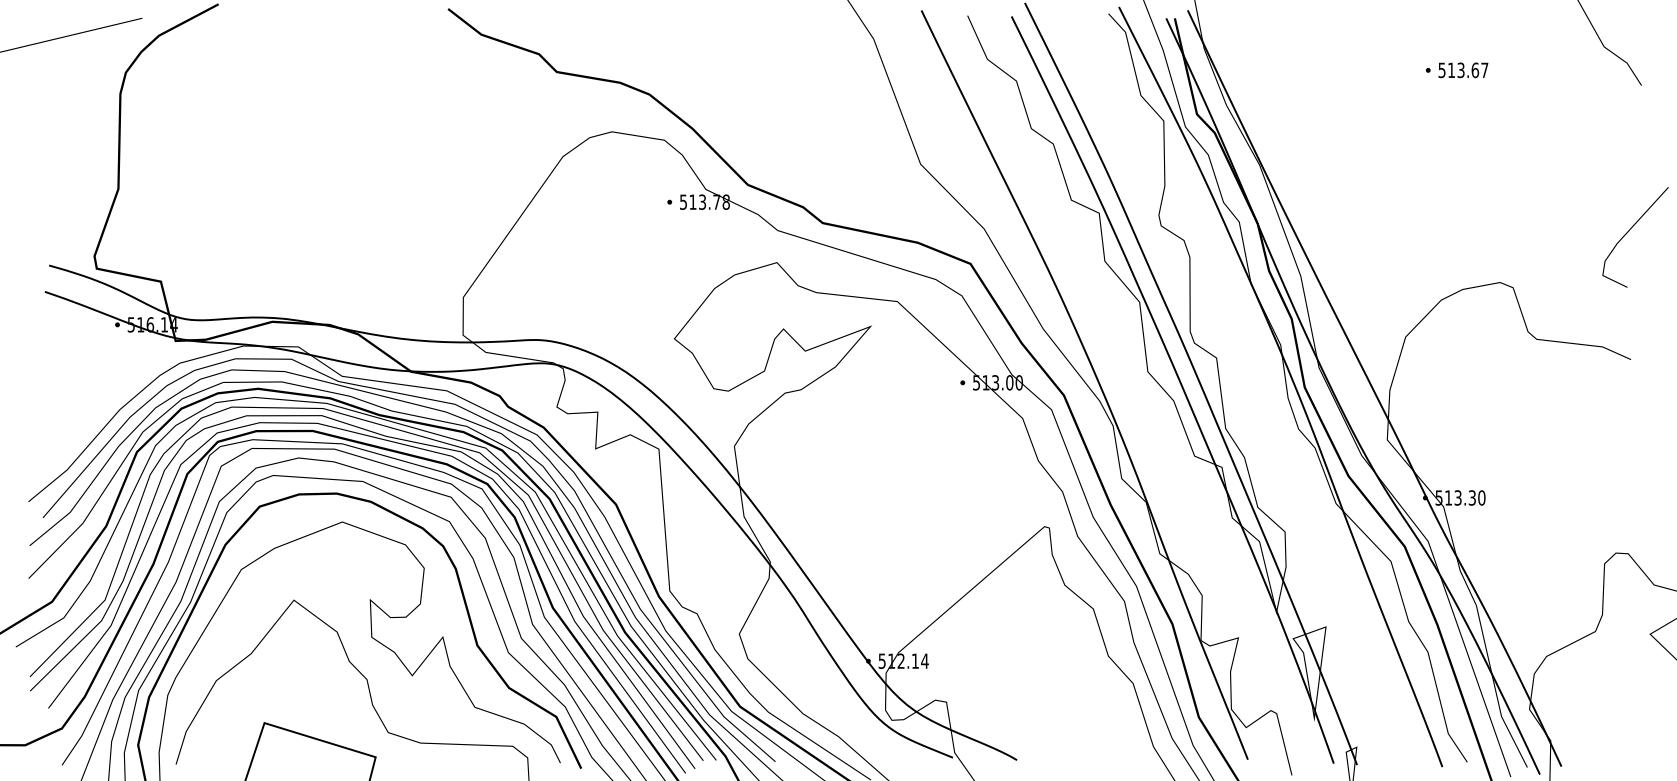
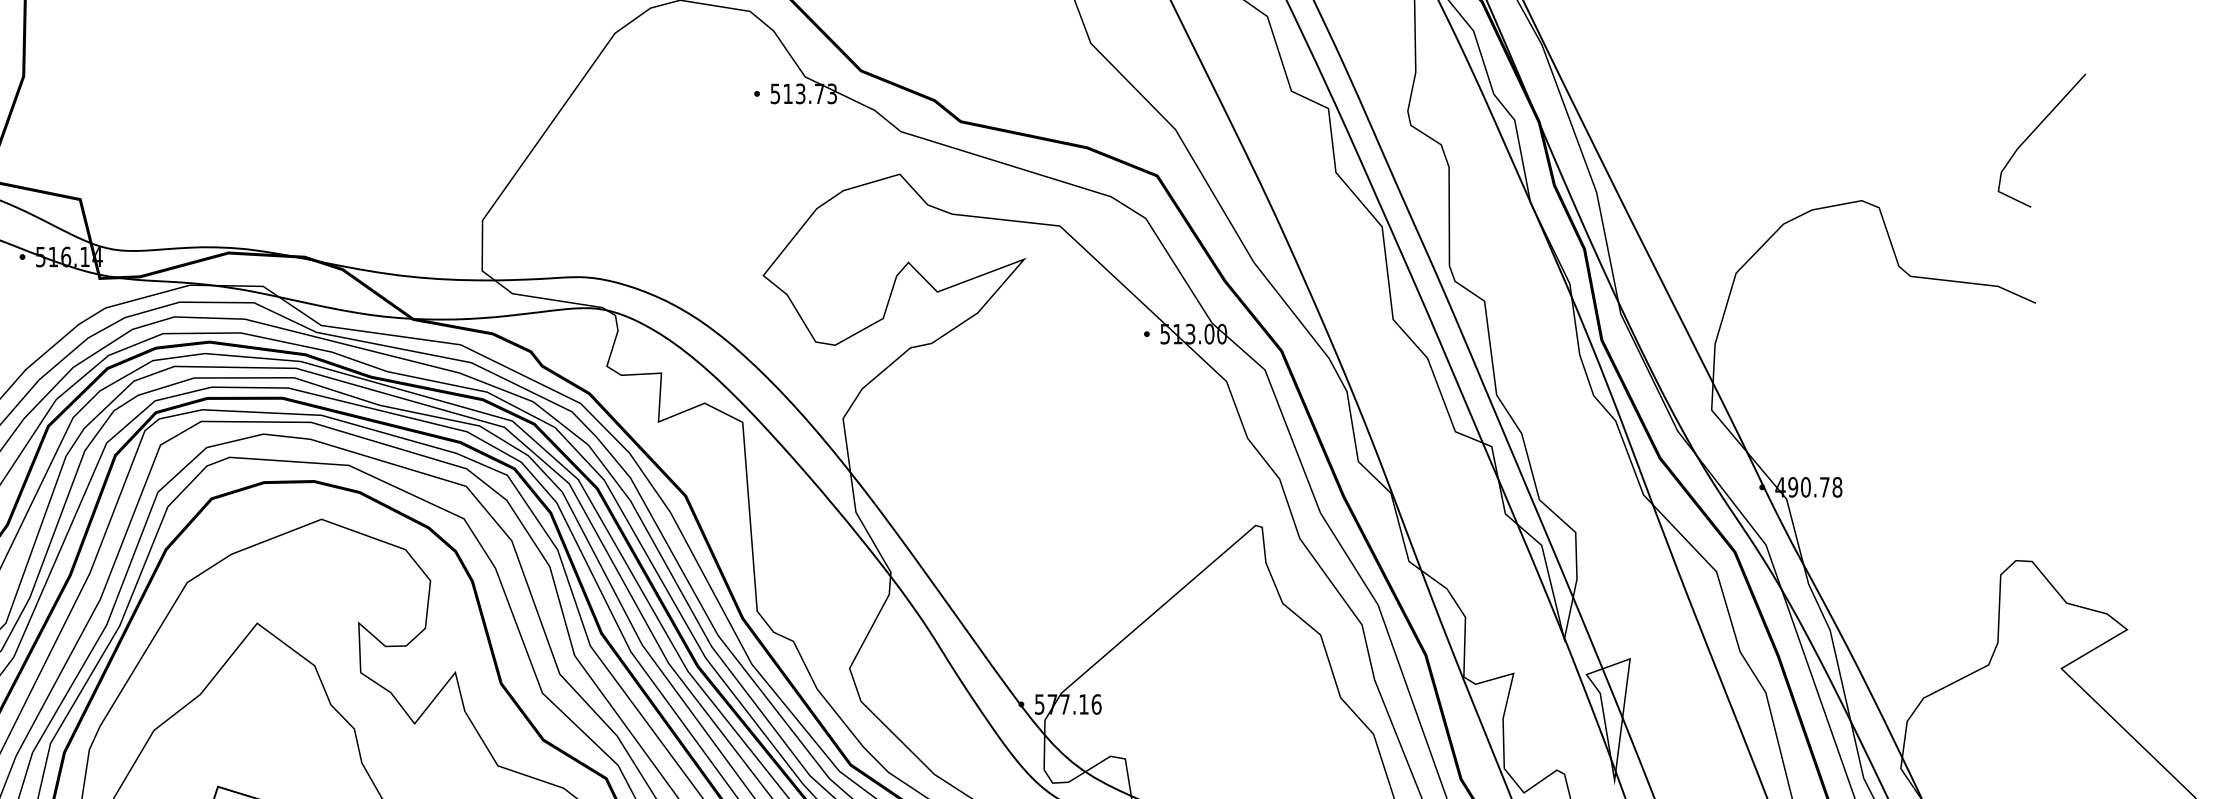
text: (725, 201) -> (831, 92), 513.78 -> 513.73
text: (1460, 497) -> (1809, 486), 513.30 -> 490.78
text: (908, 660) -> (1074, 703), 512.14 -> 577.16

